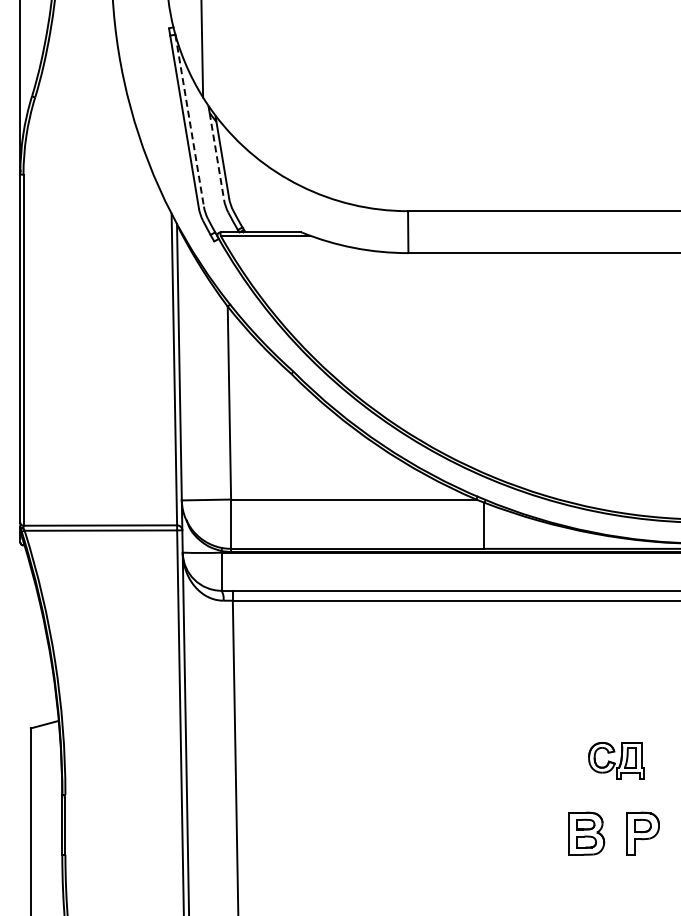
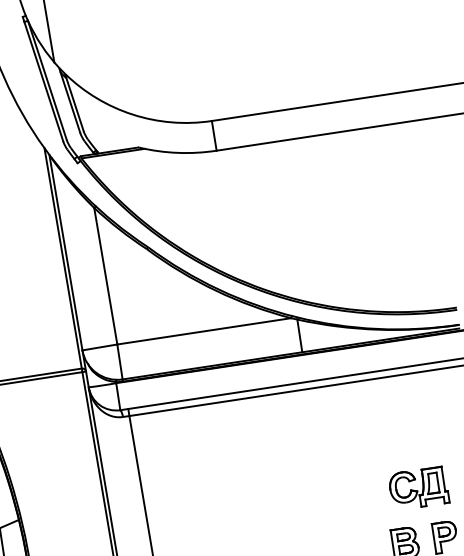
line: (189, 121) -> (47, 80), dashed -> solid
line: (216, 156) -> (70, 102), dashed -> solid
part: (616, 760) -> (418, 488), size x1.43

